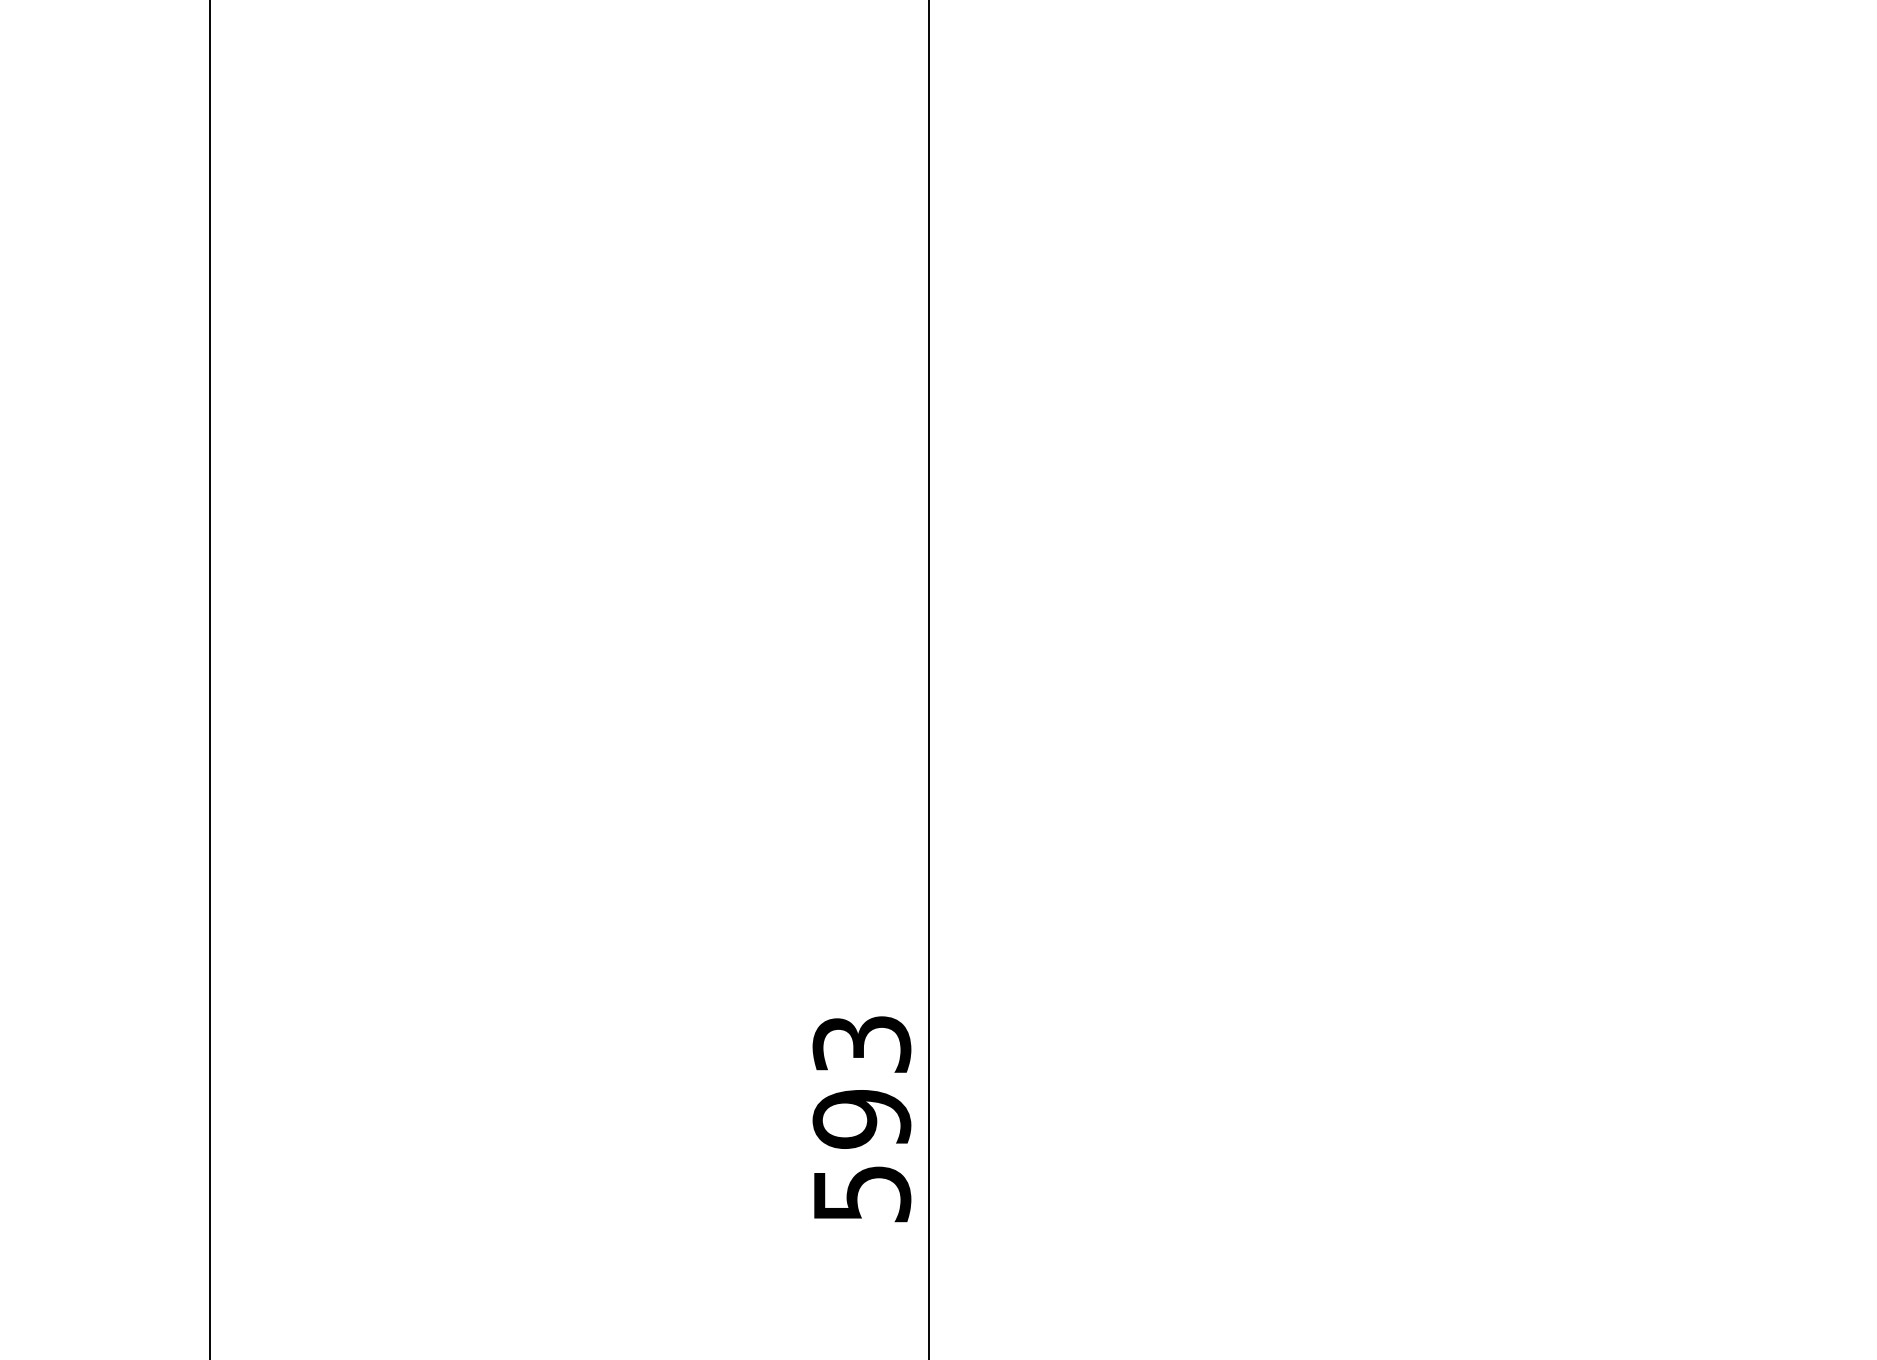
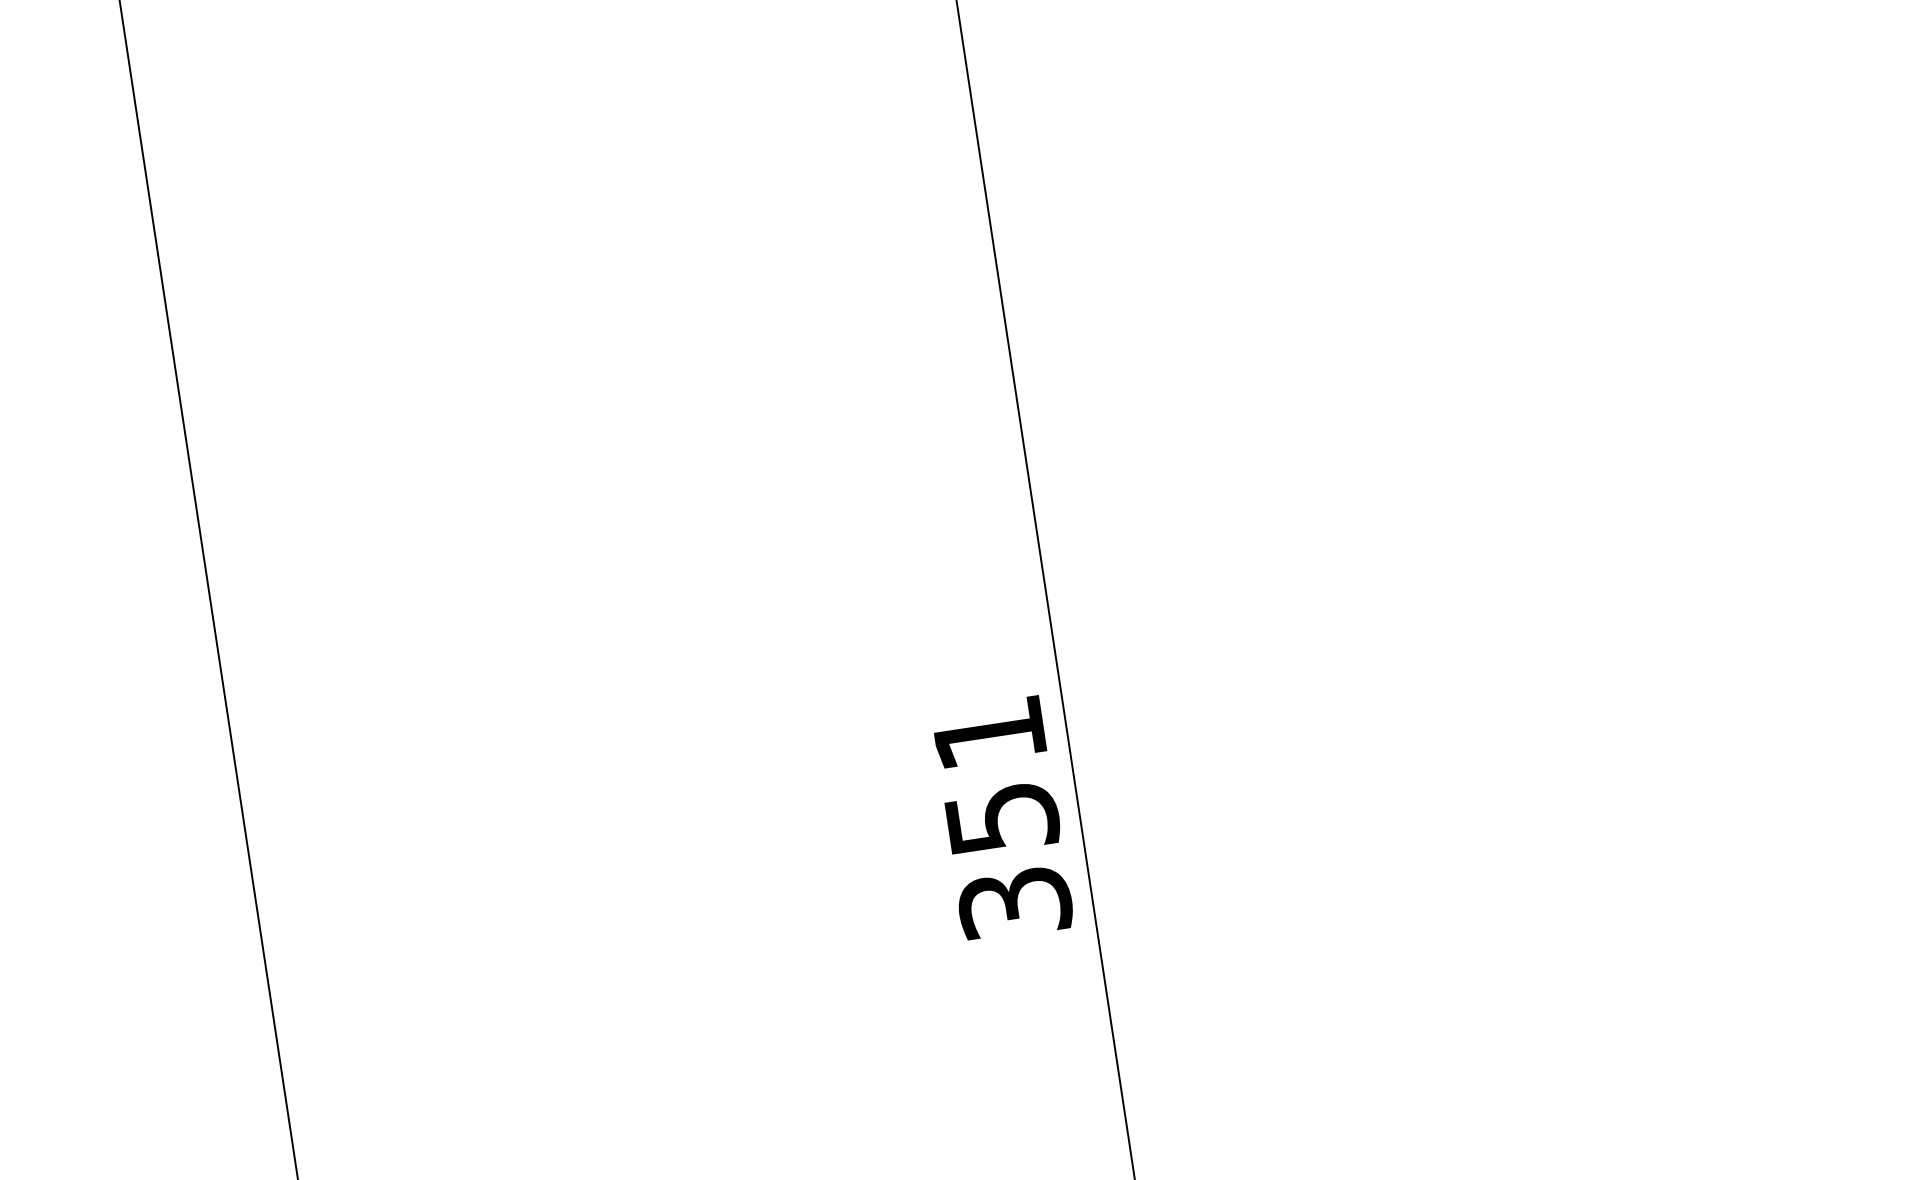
text: (861, 1119) -> (1001, 818), 593 -> 351

